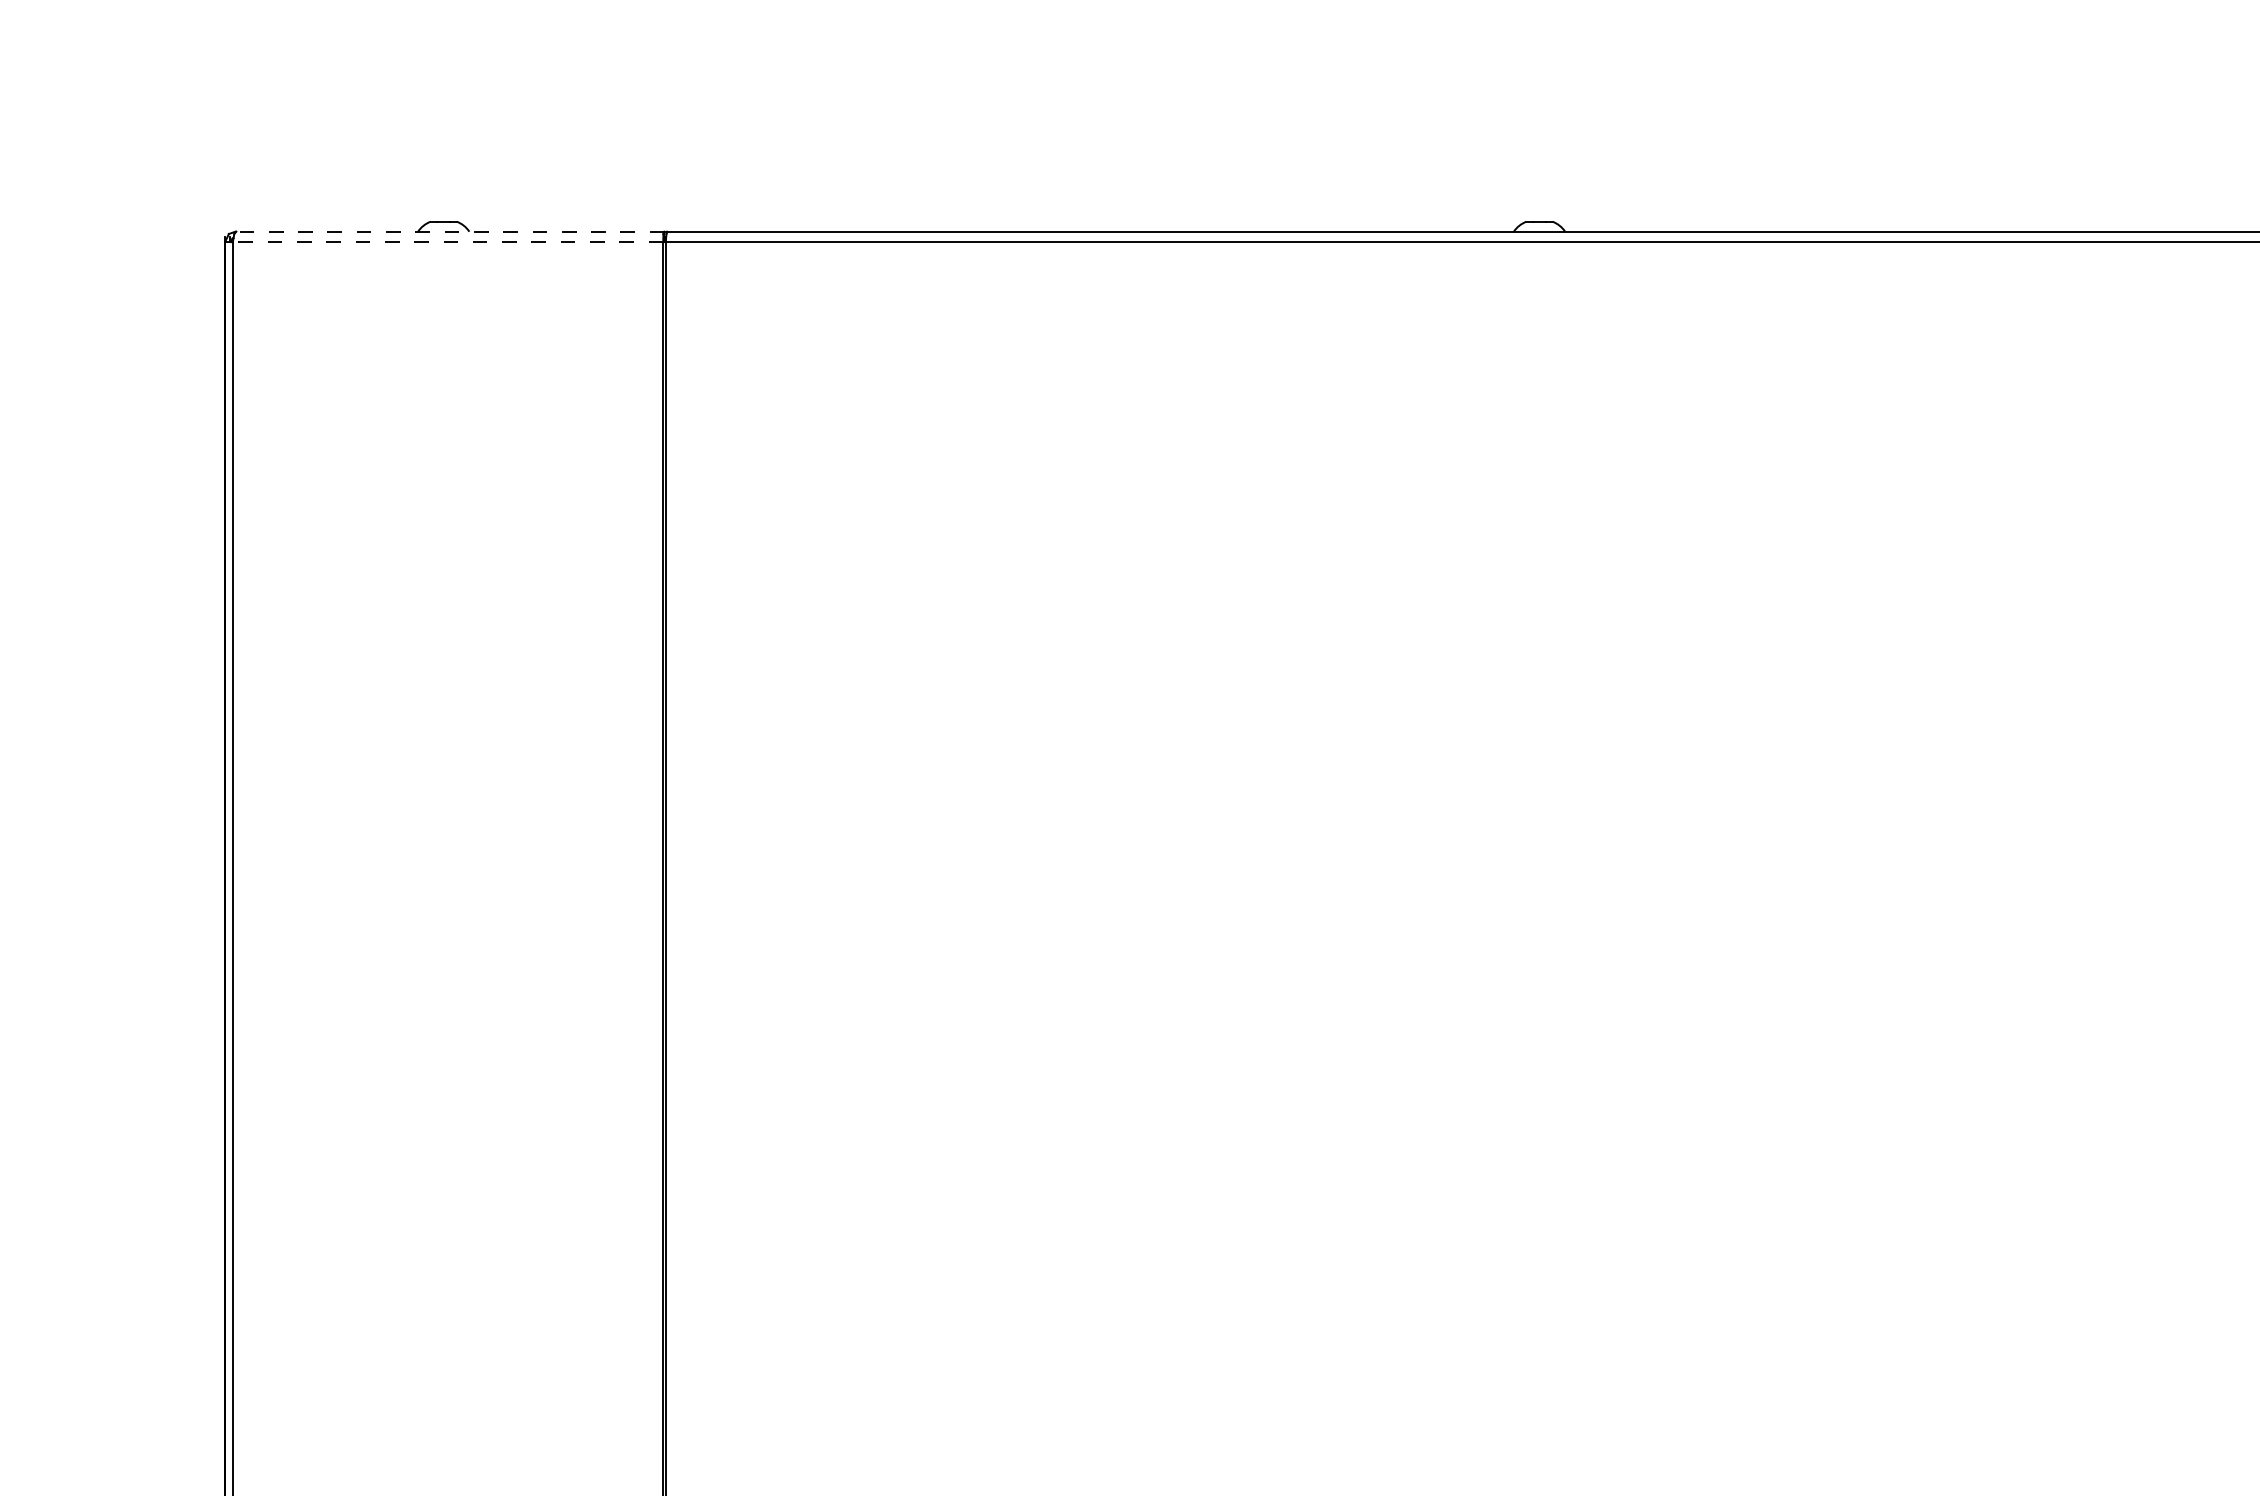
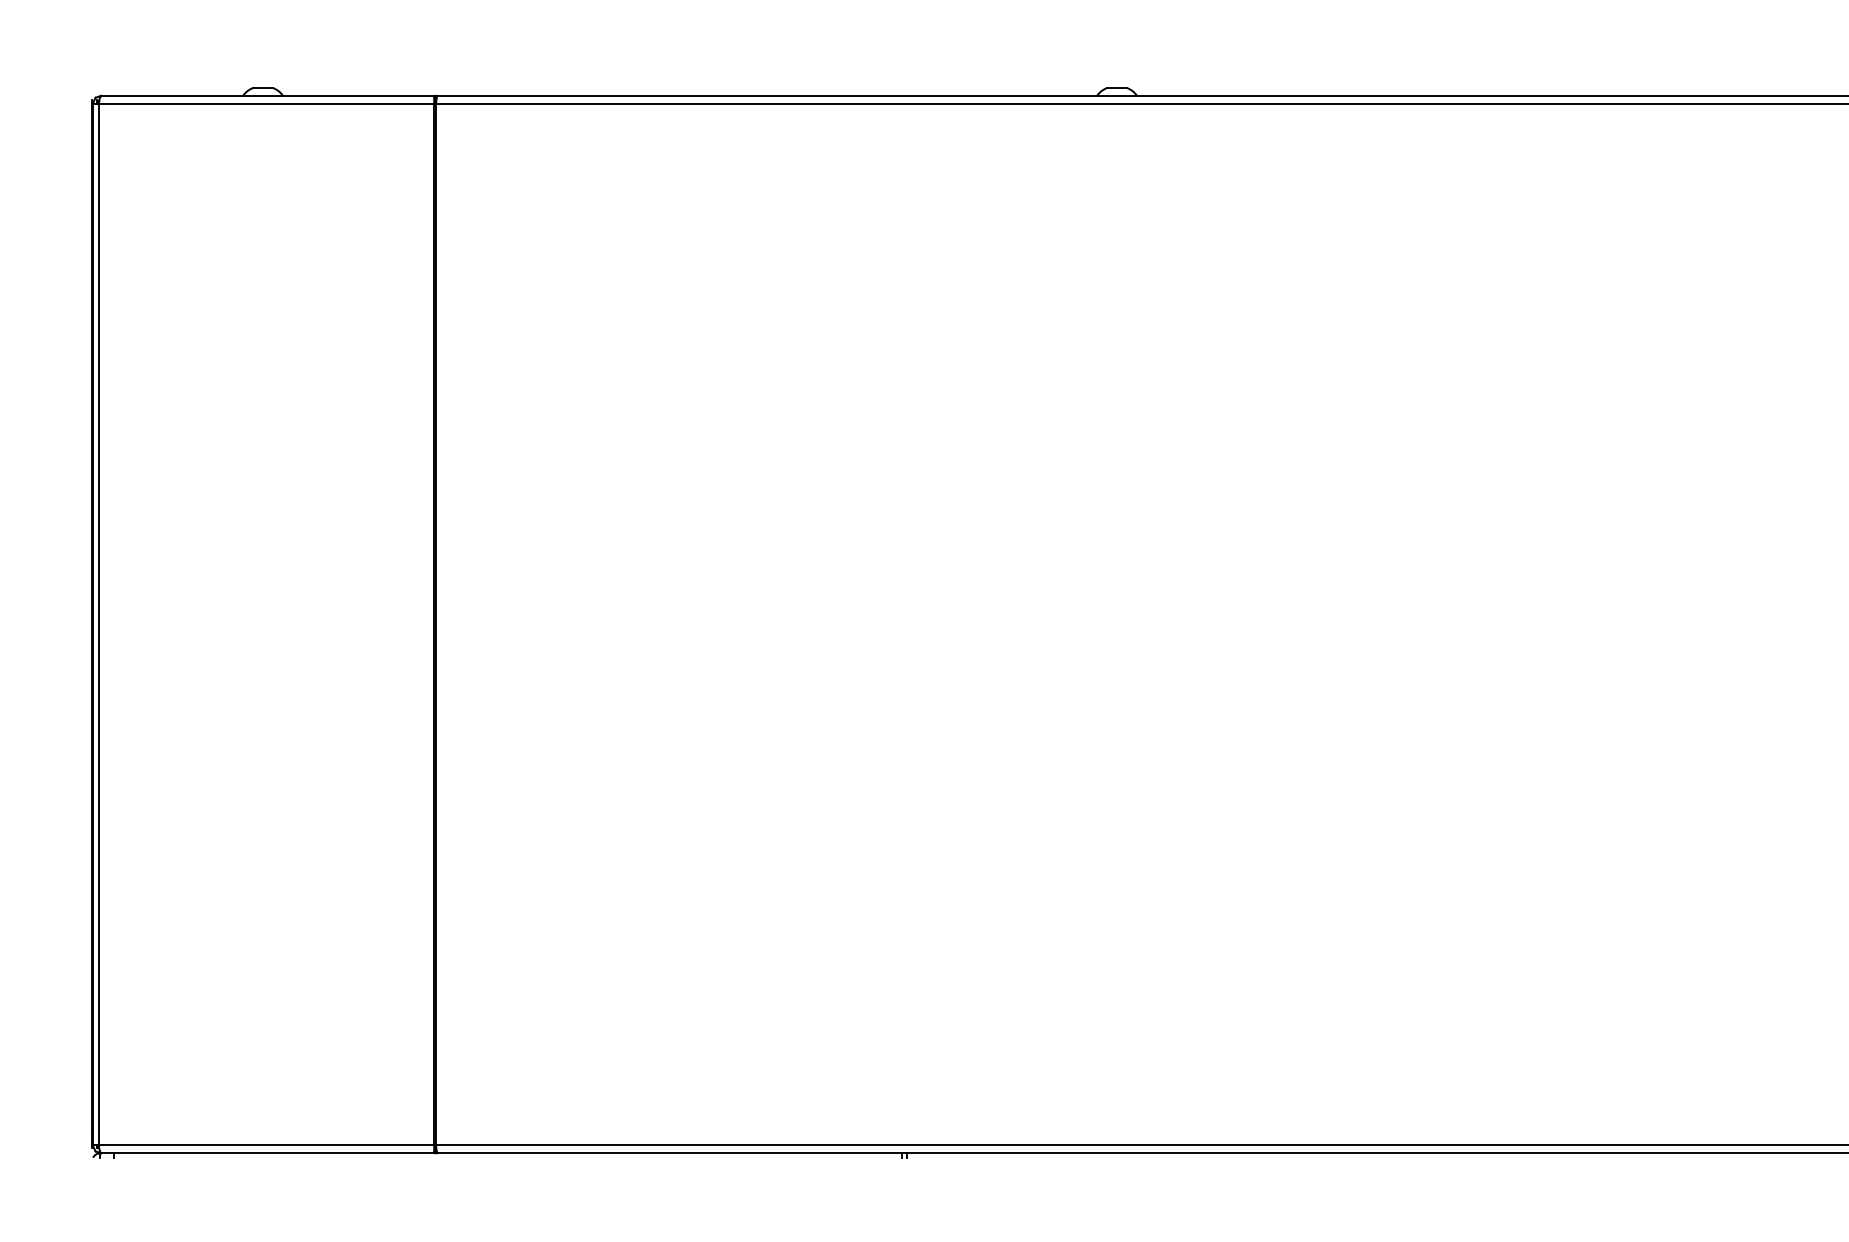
line: (450, 231) -> (268, 95), dashed -> solid
line: (448, 242) -> (266, 104), dashed -> solid

